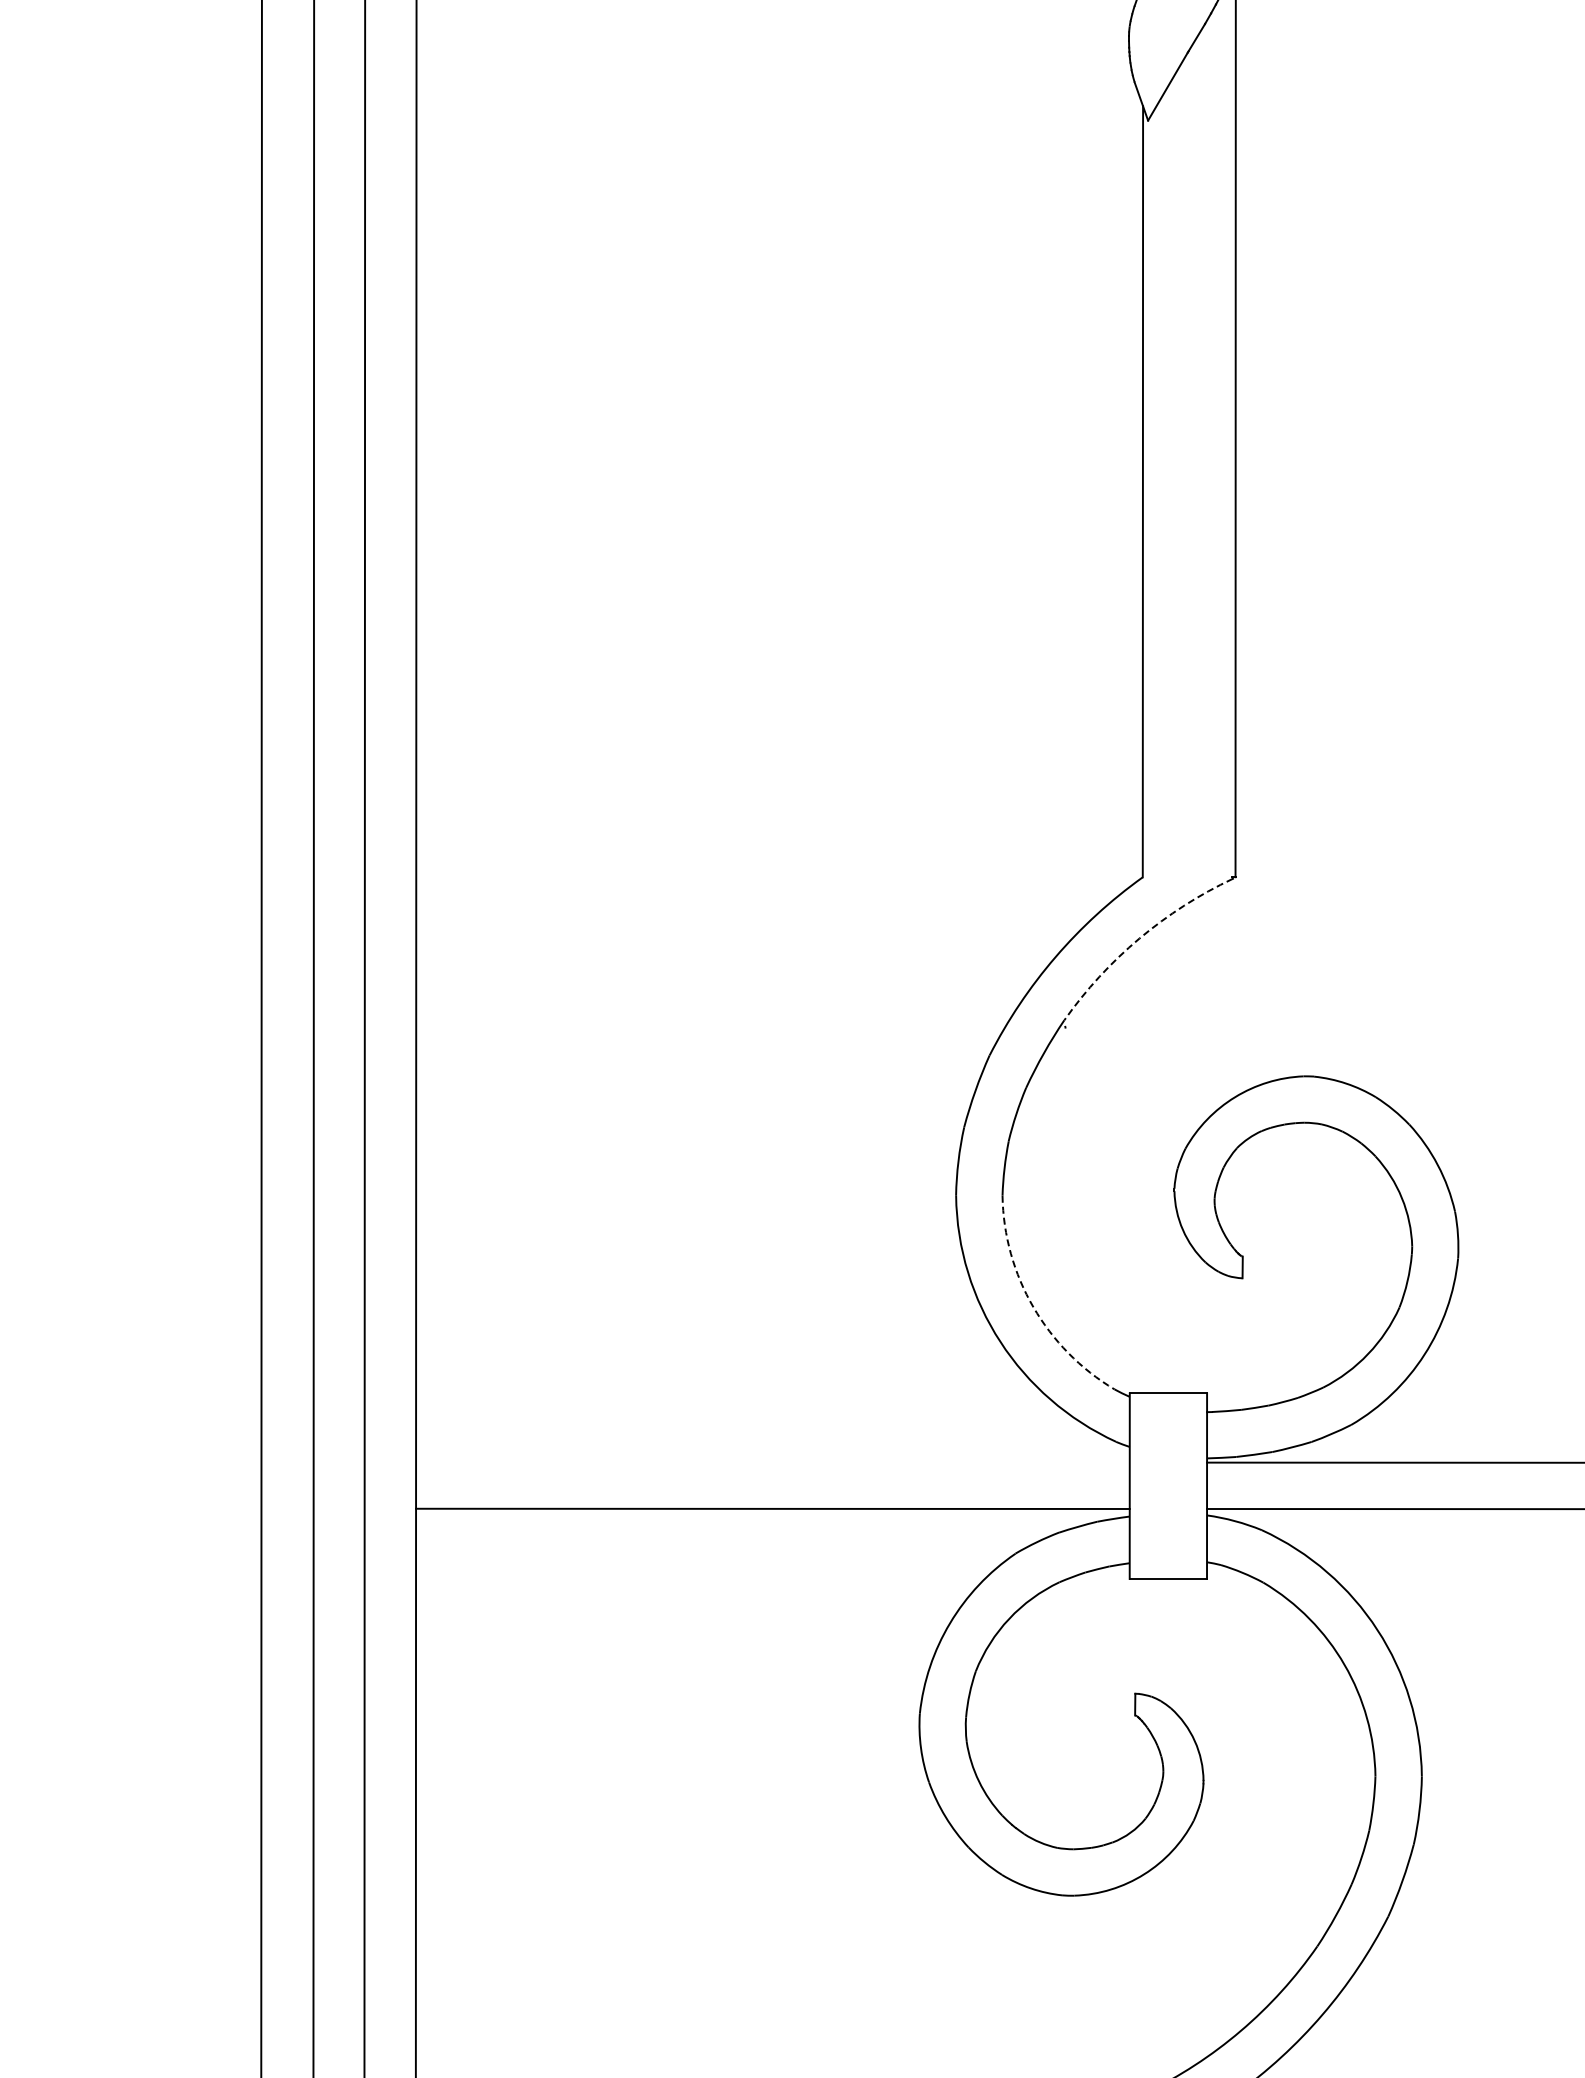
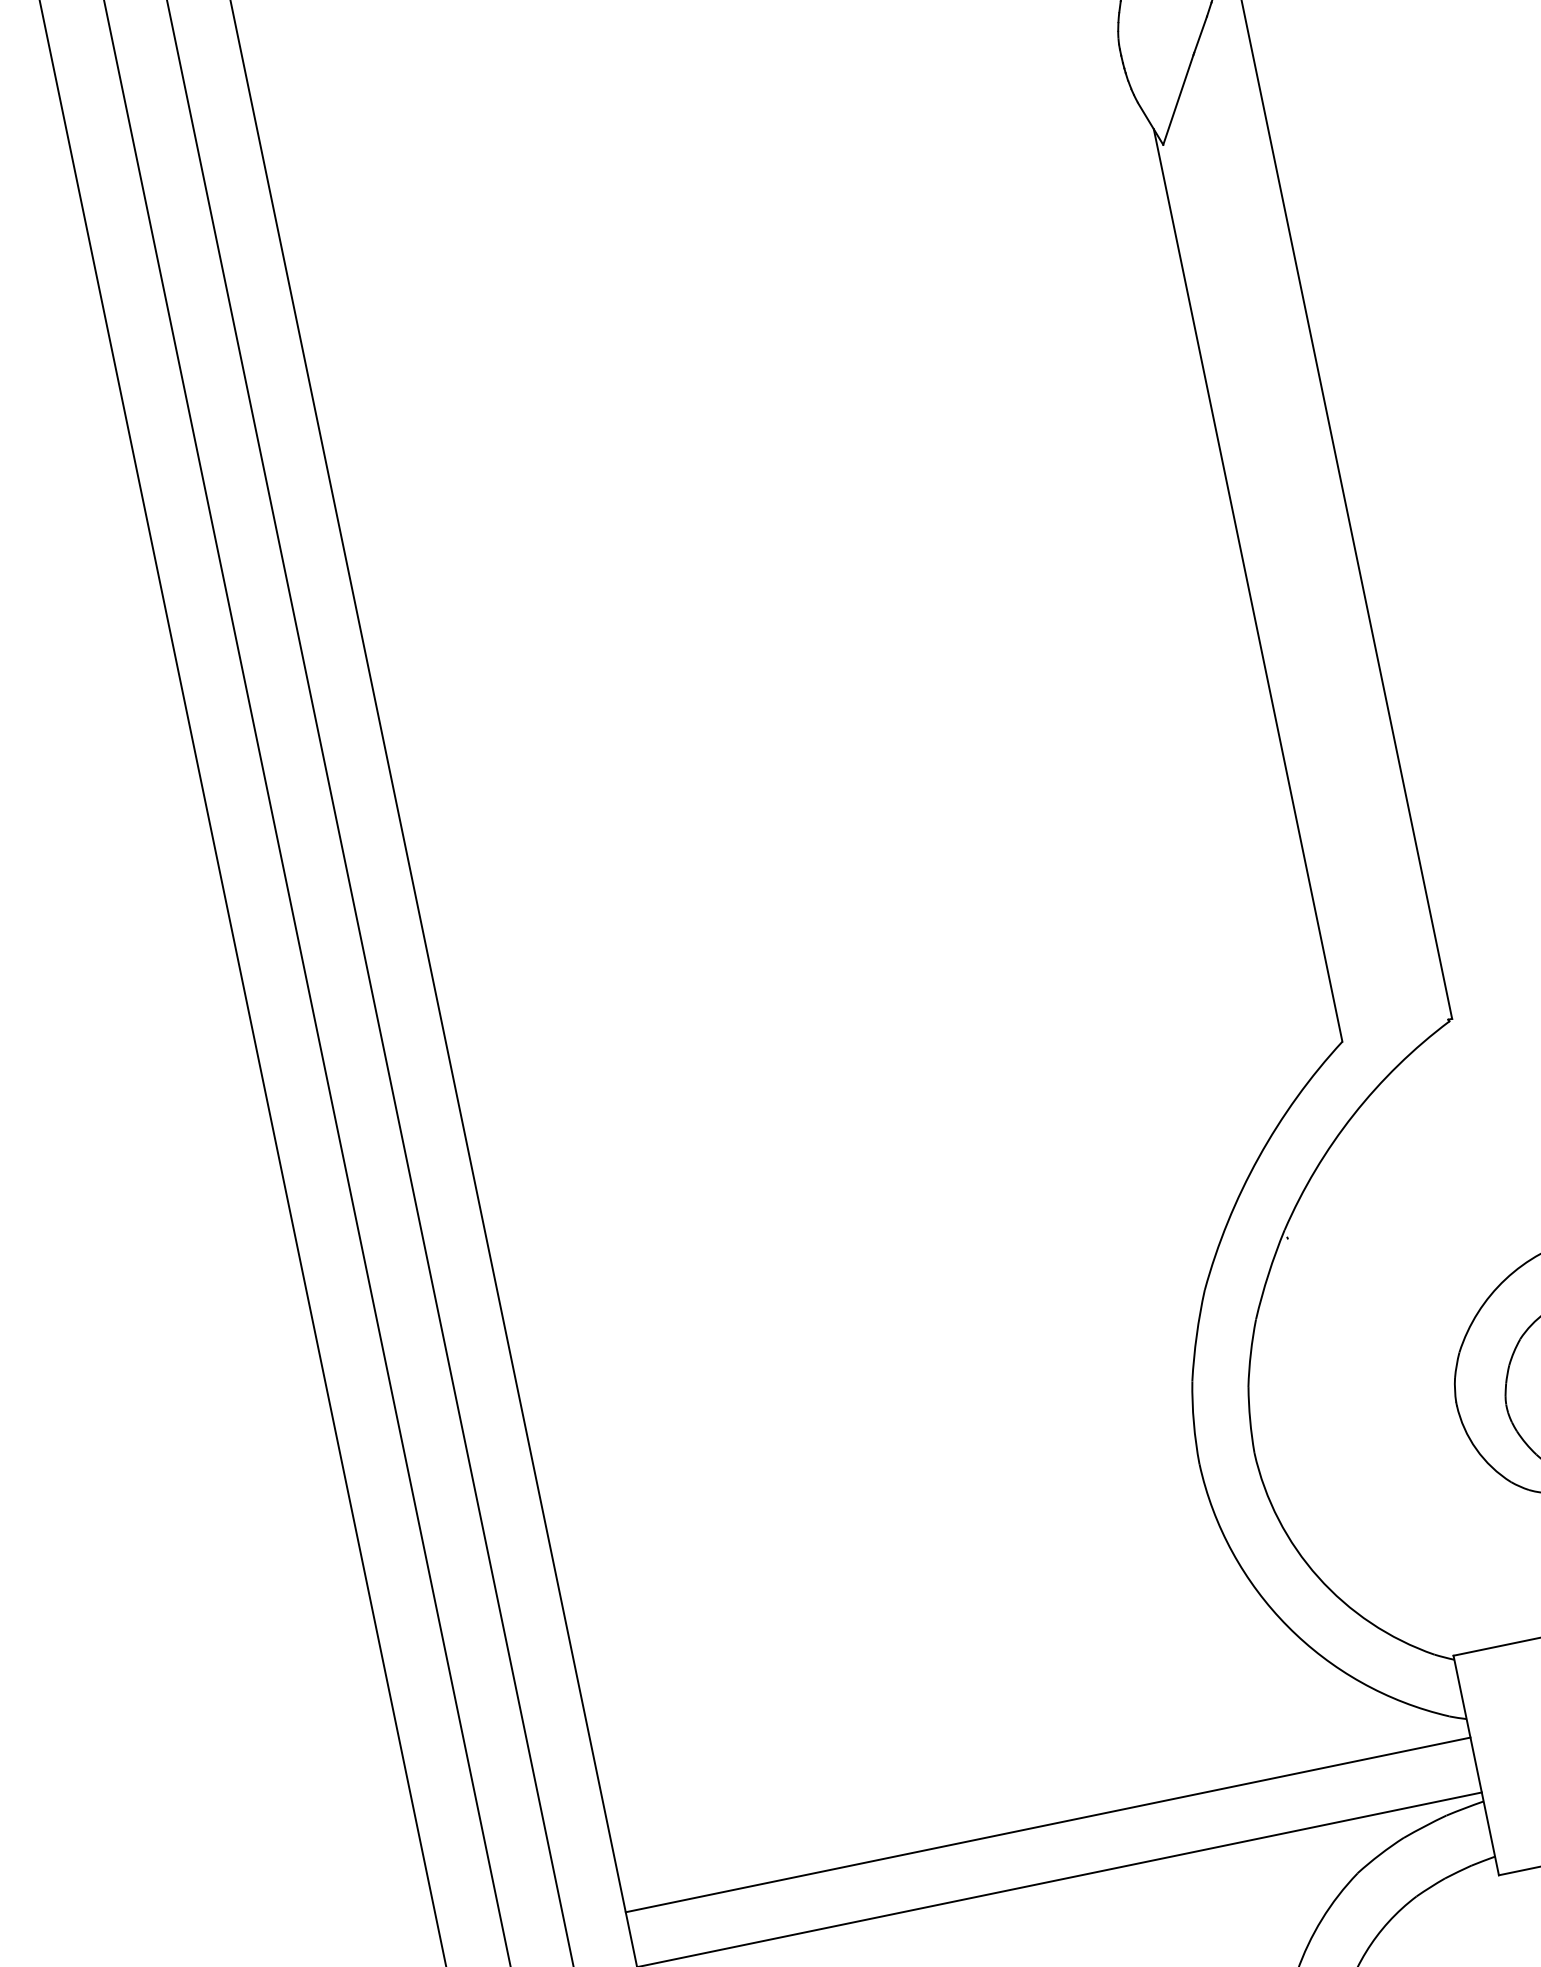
arc: (1139, 938) -> (1353, 1114), dashed -> solid
arc: (1033, 1307) -> (1318, 1577), dashed -> solid
line: (772, 1462) -> (1047, 1825), added

